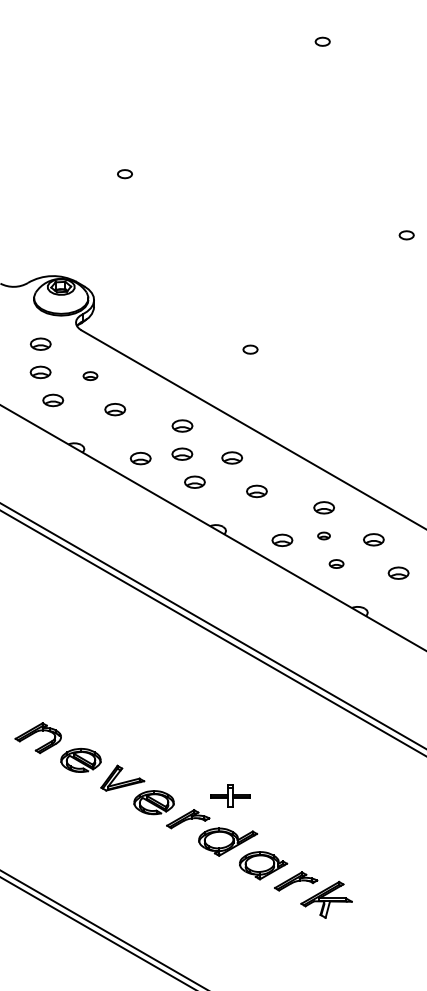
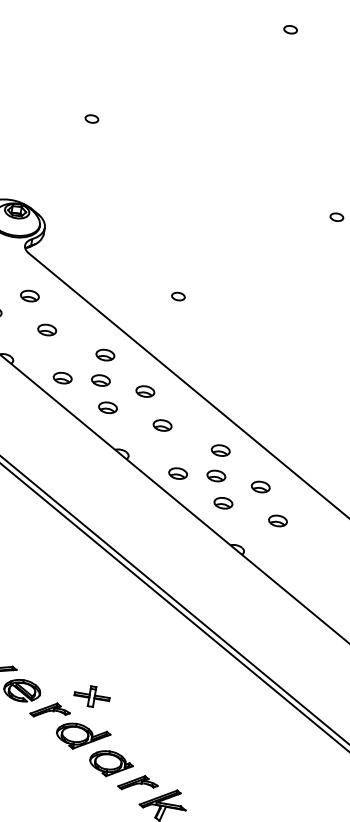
part: (90, 375) -> (30, 295), size x1.43
part: (323, 535) -> (215, 475), size x1.67
part: (336, 563) -> (223, 502), size x1.43

